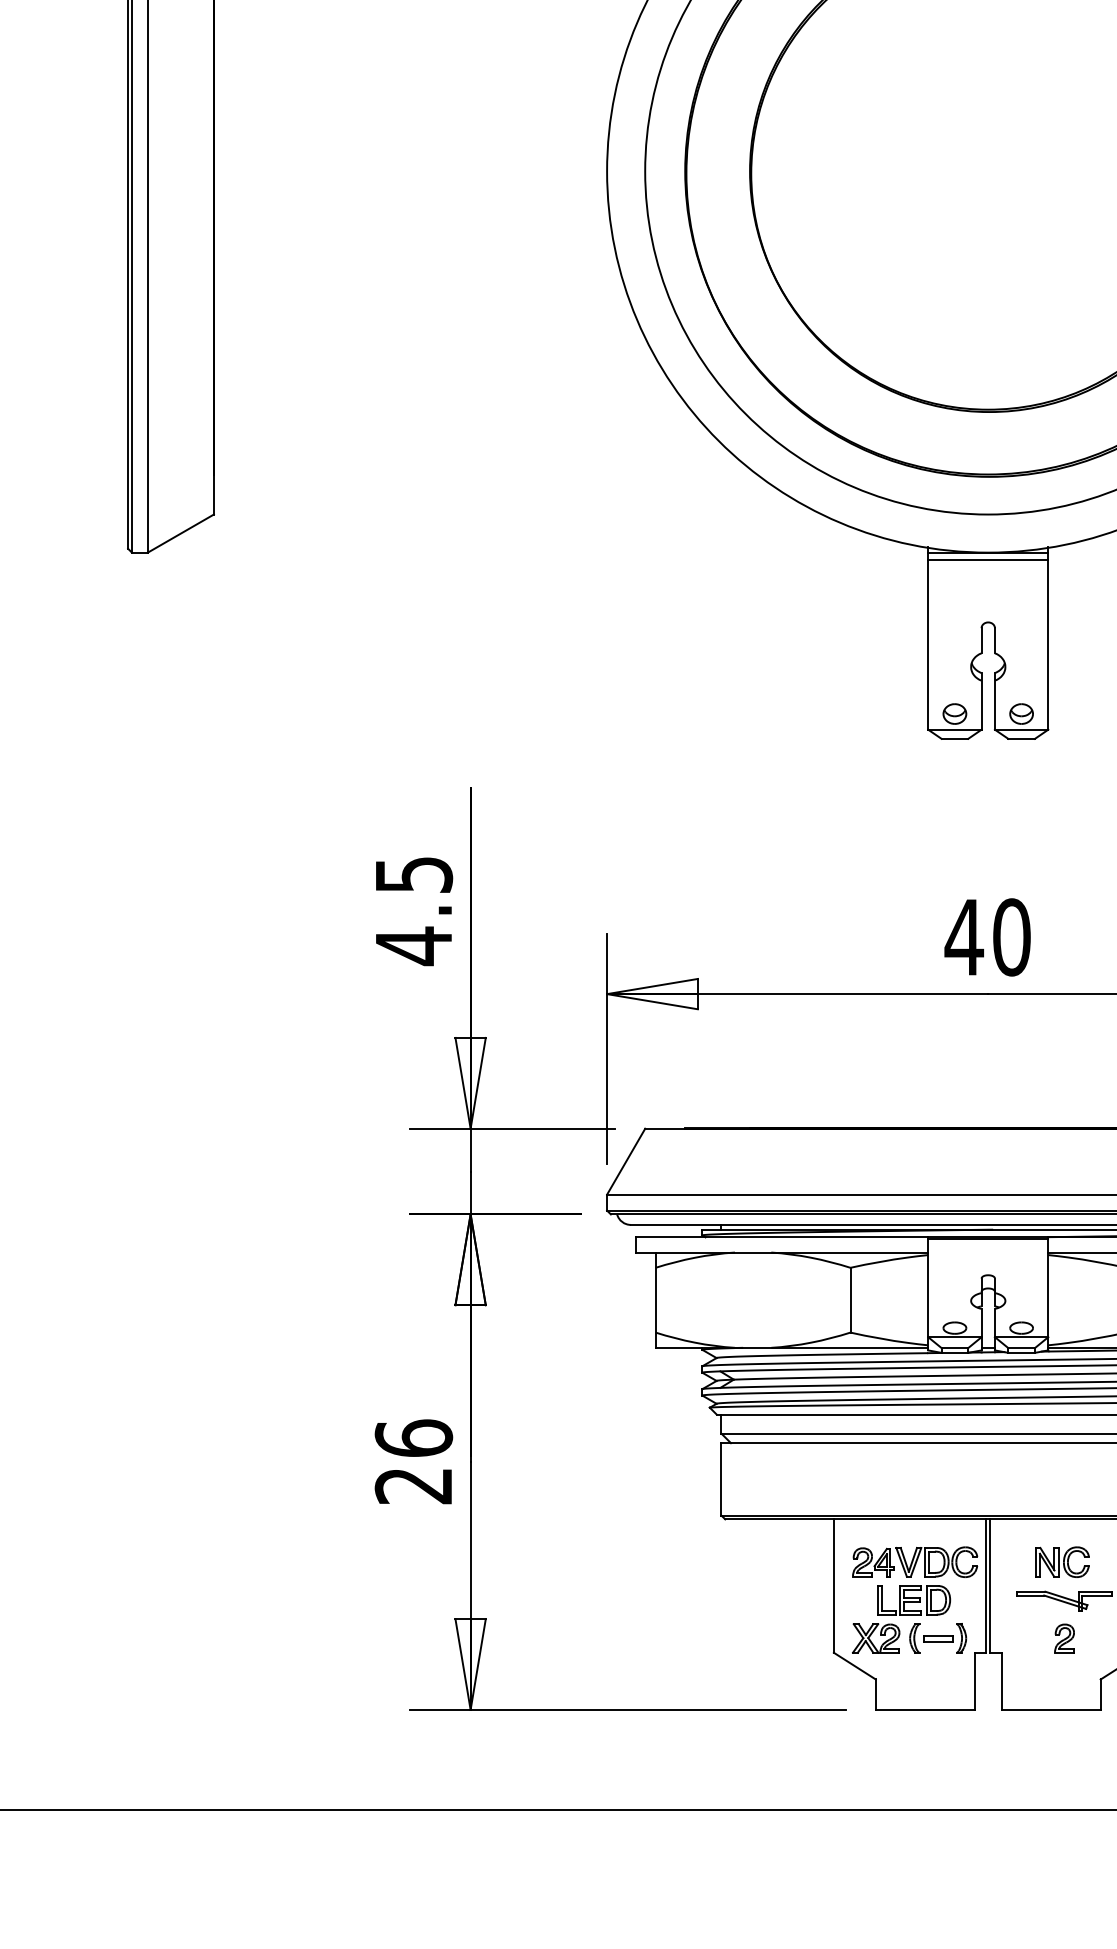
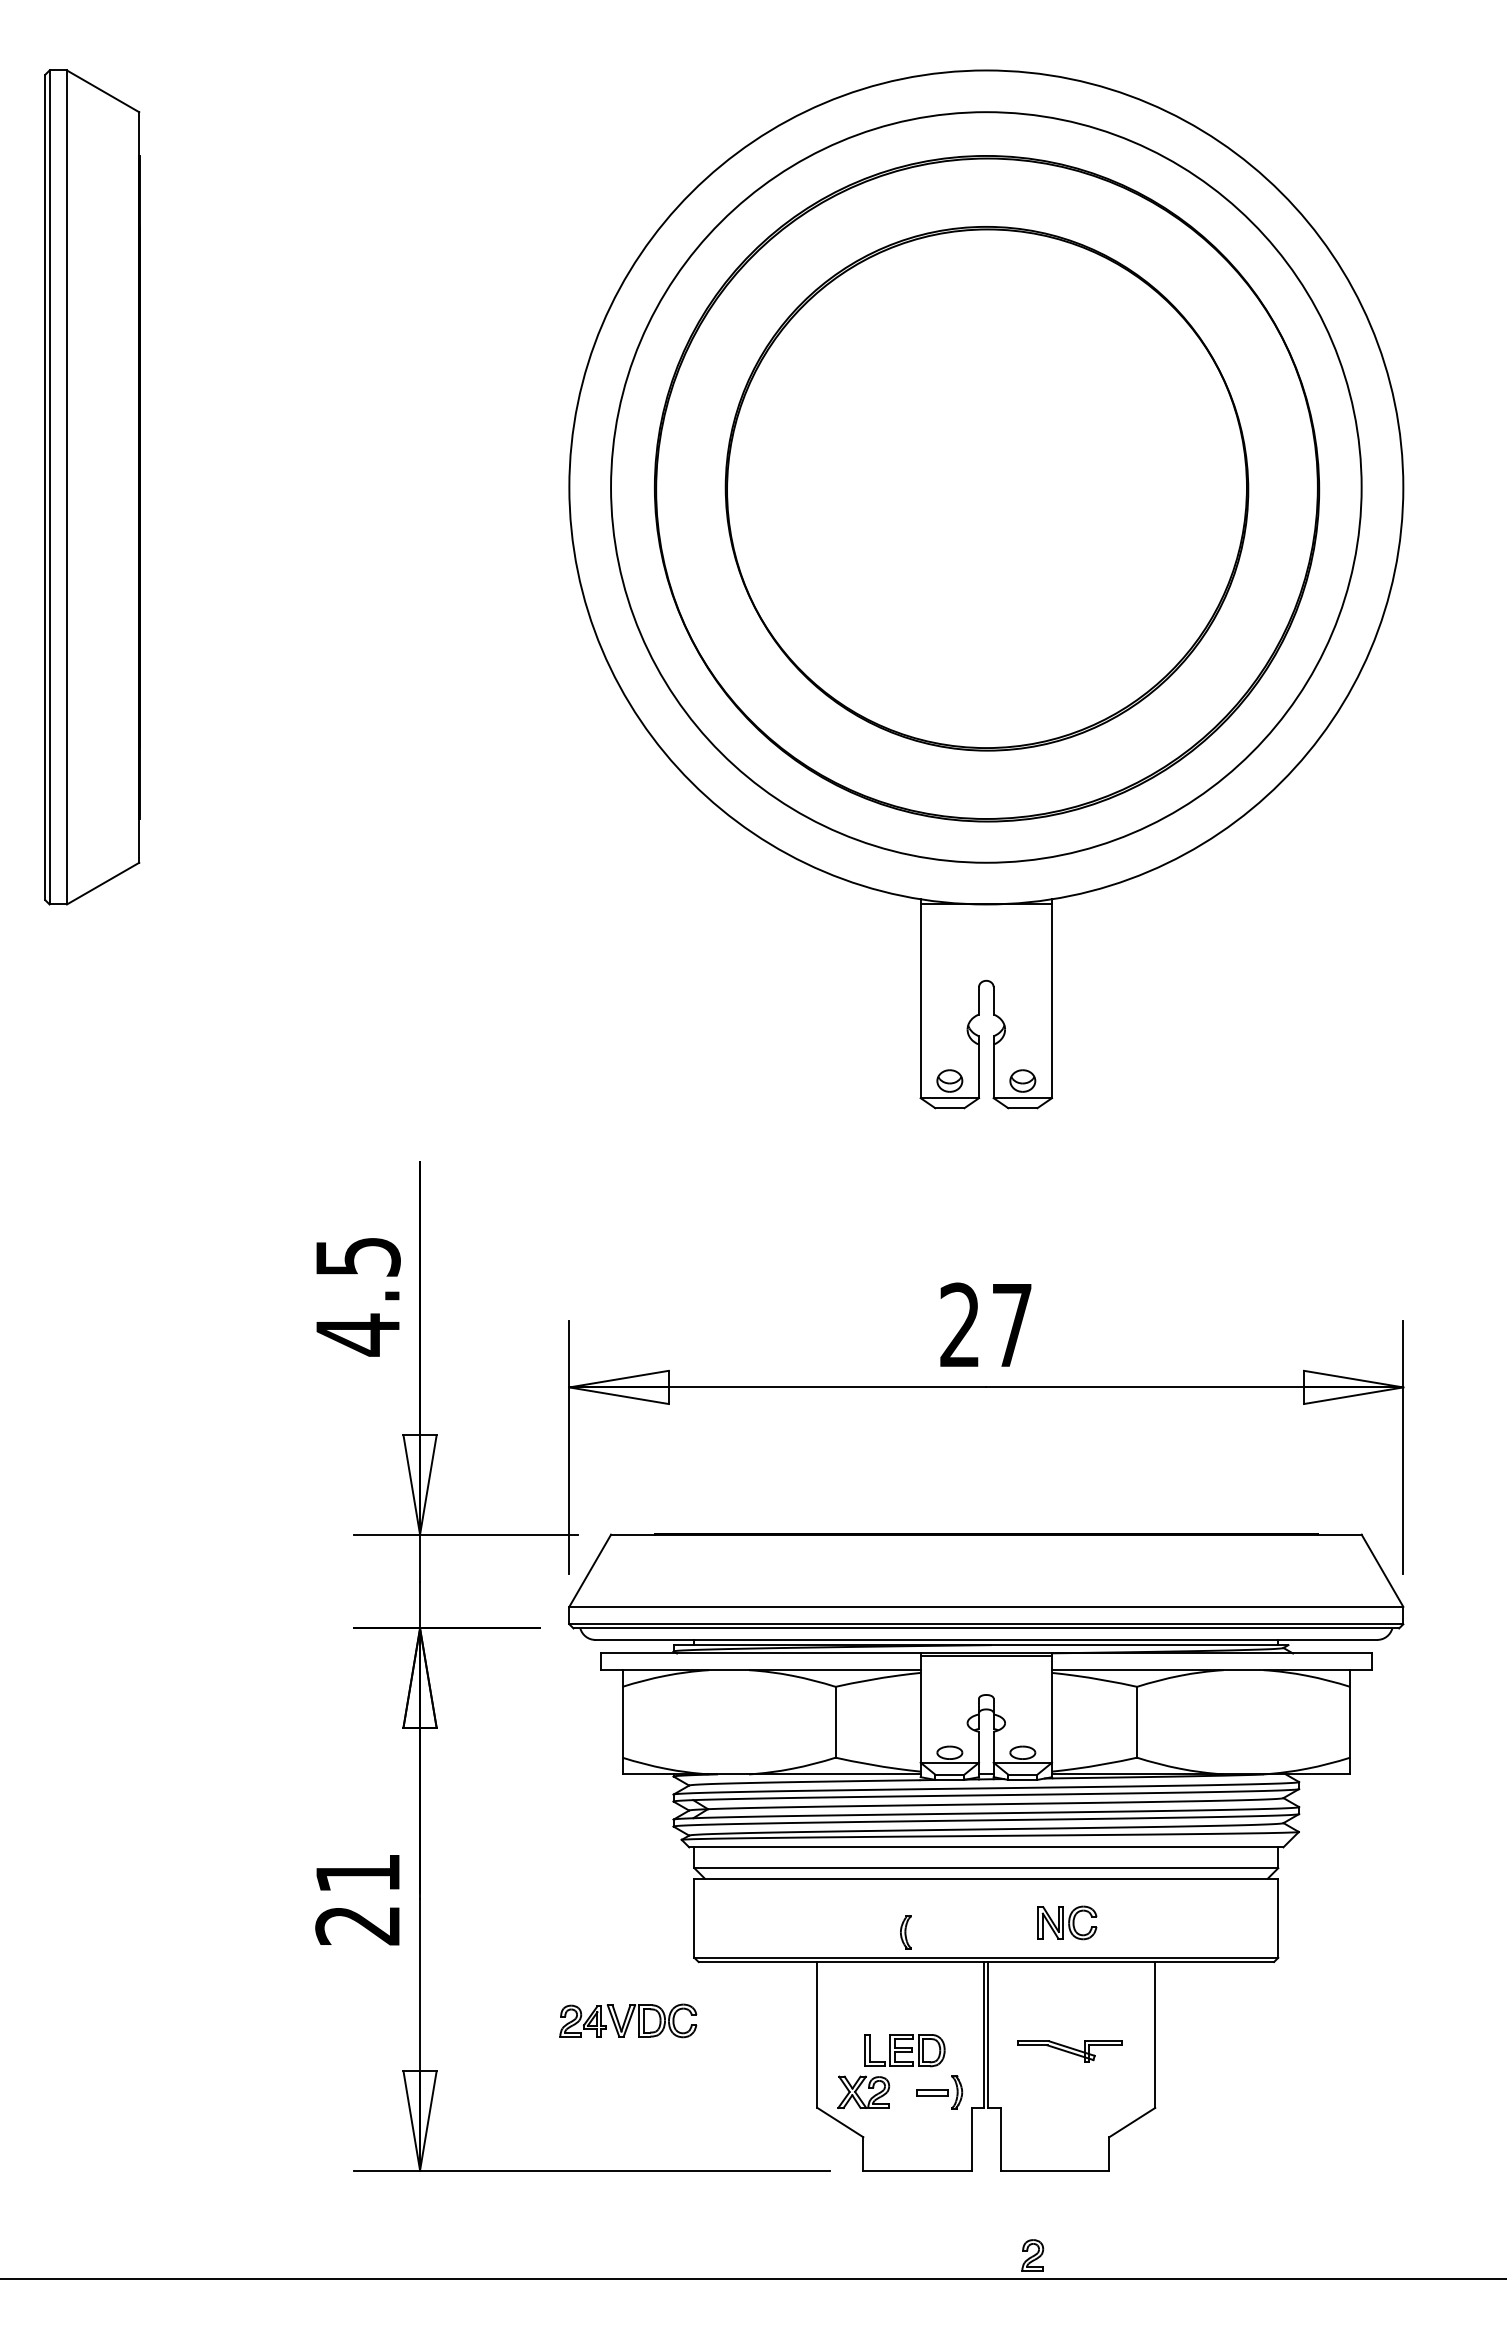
line: (988, 559) -> (986, 912), removed
text: (987, 937) -> (985, 1325), 40 -> 27
text: (413, 1437) -> (357, 1872), 26 -> 21
part: (915, 1561) -> (628, 2020), moved
part: (1062, 1561) -> (1067, 1922), moved
part: (914, 1638) -> (905, 1932), moved
part: (1064, 1638) -> (1032, 2255), moved

